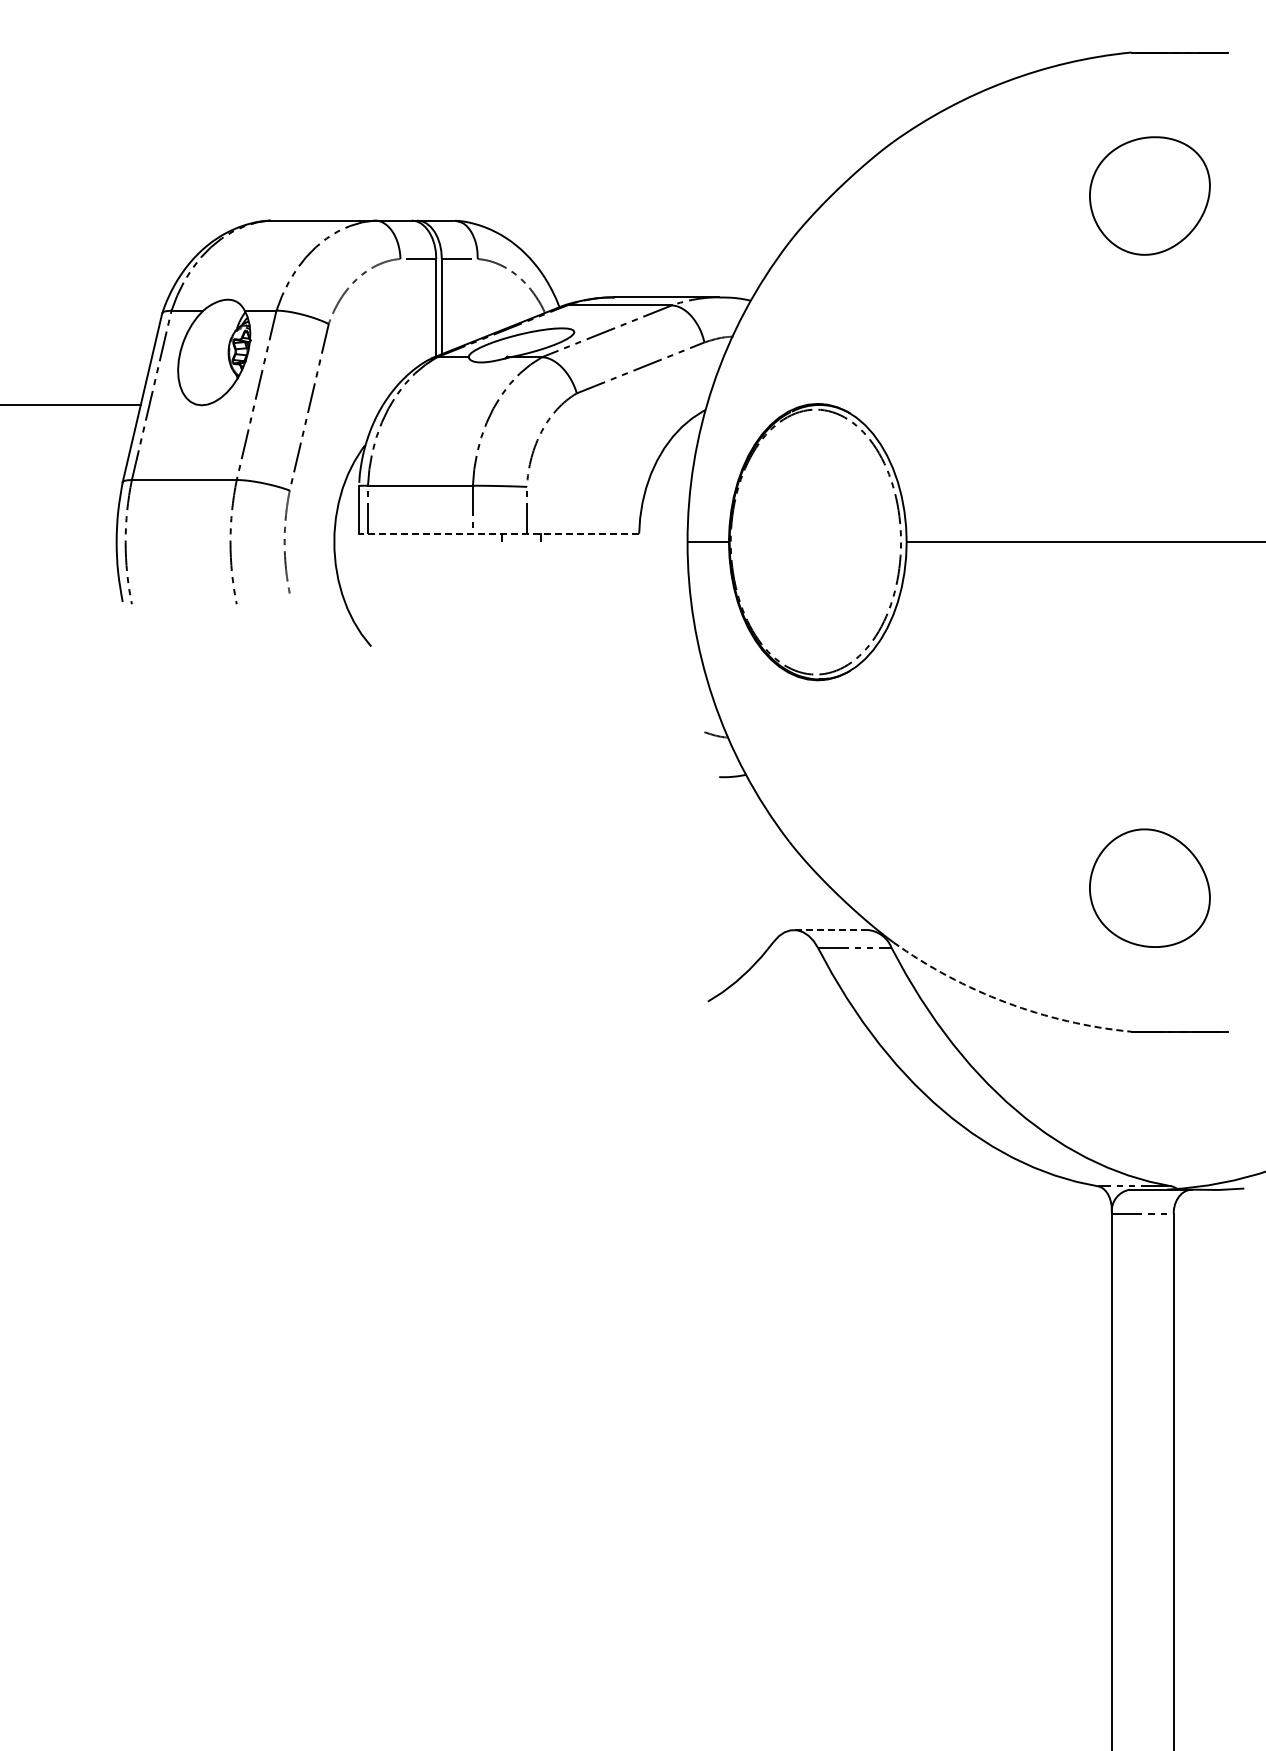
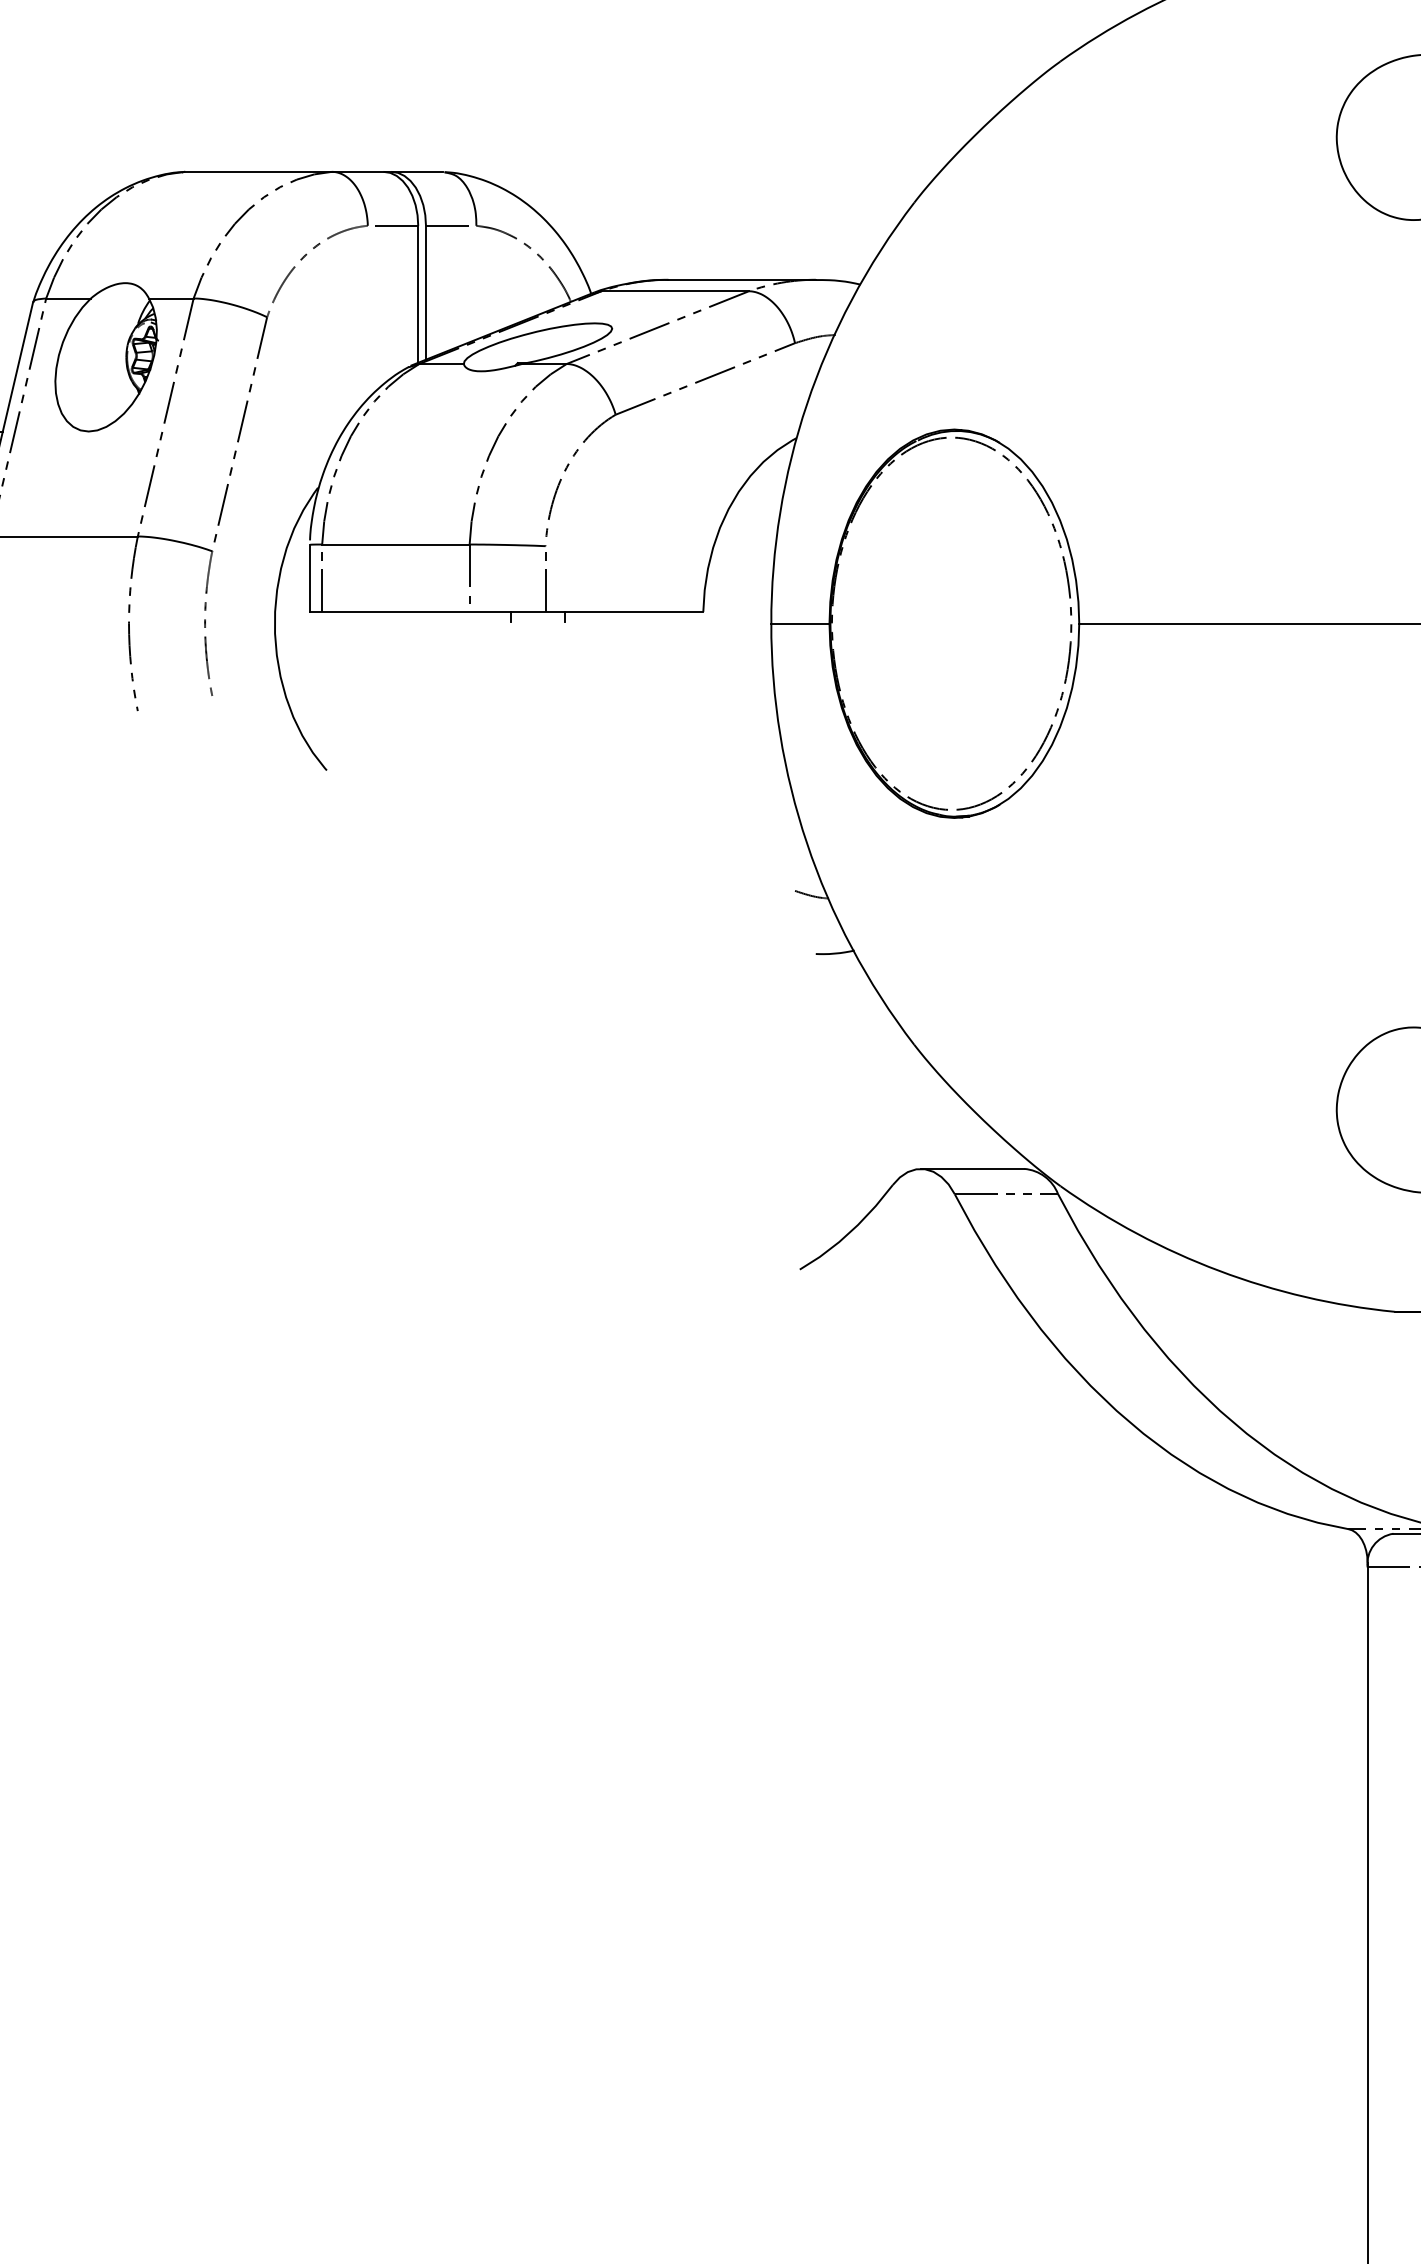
line: (498, 533) -> (505, 611), dashed -> solid
line: (830, 930) -> (972, 1169), dashed -> solid
arc: (1006, 1002) -> (1219, 1270), dashed -> solid

